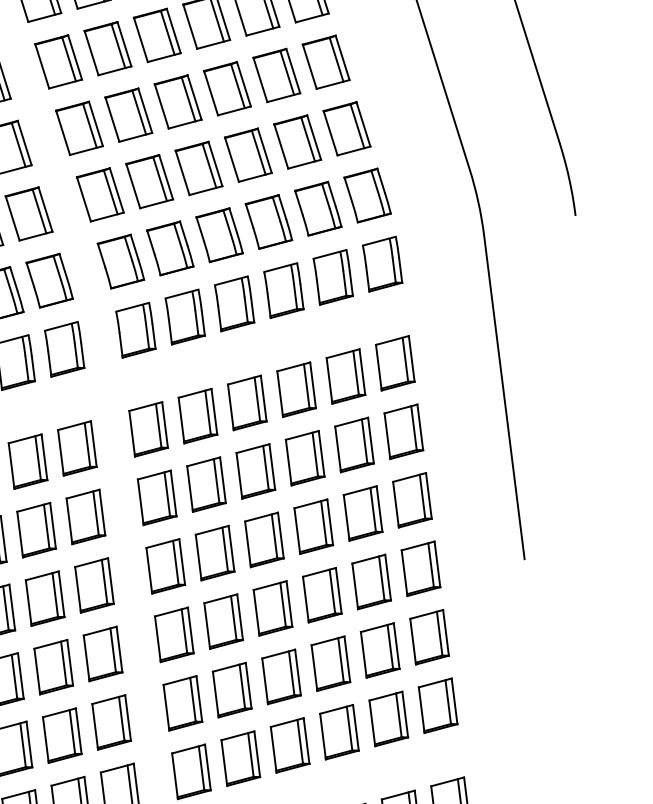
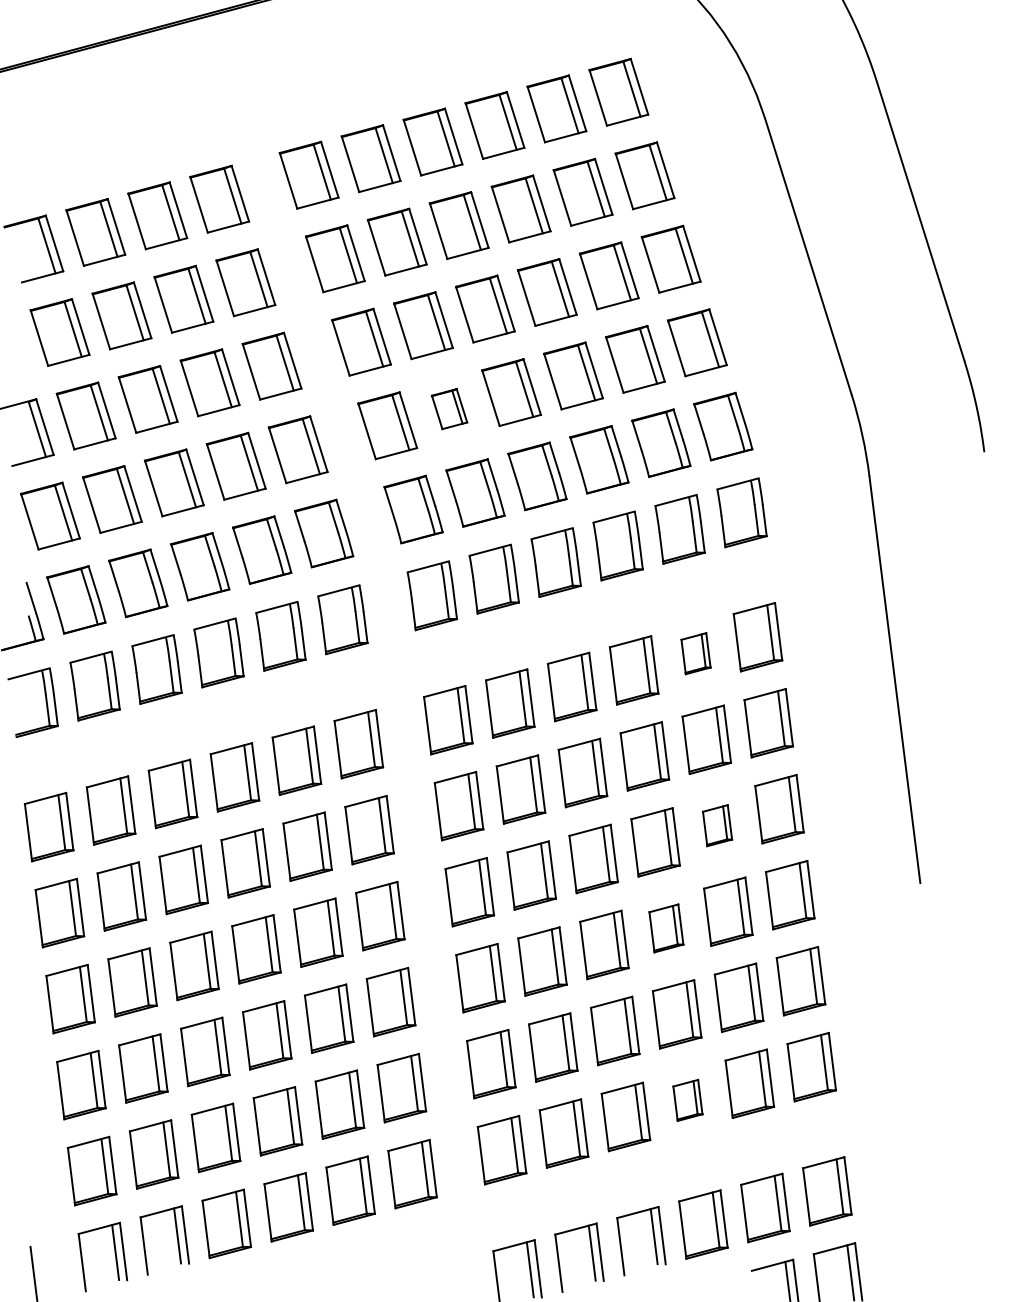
part: (149, 181) -> (449, 408), size x0.6
part: (345, 376) -> (695, 653), size x0.6
part: (363, 513) -> (717, 825), size x0.6
part: (322, 595) -> (666, 928), size x0.7
part: (339, 732) -> (687, 1100), size x0.6

